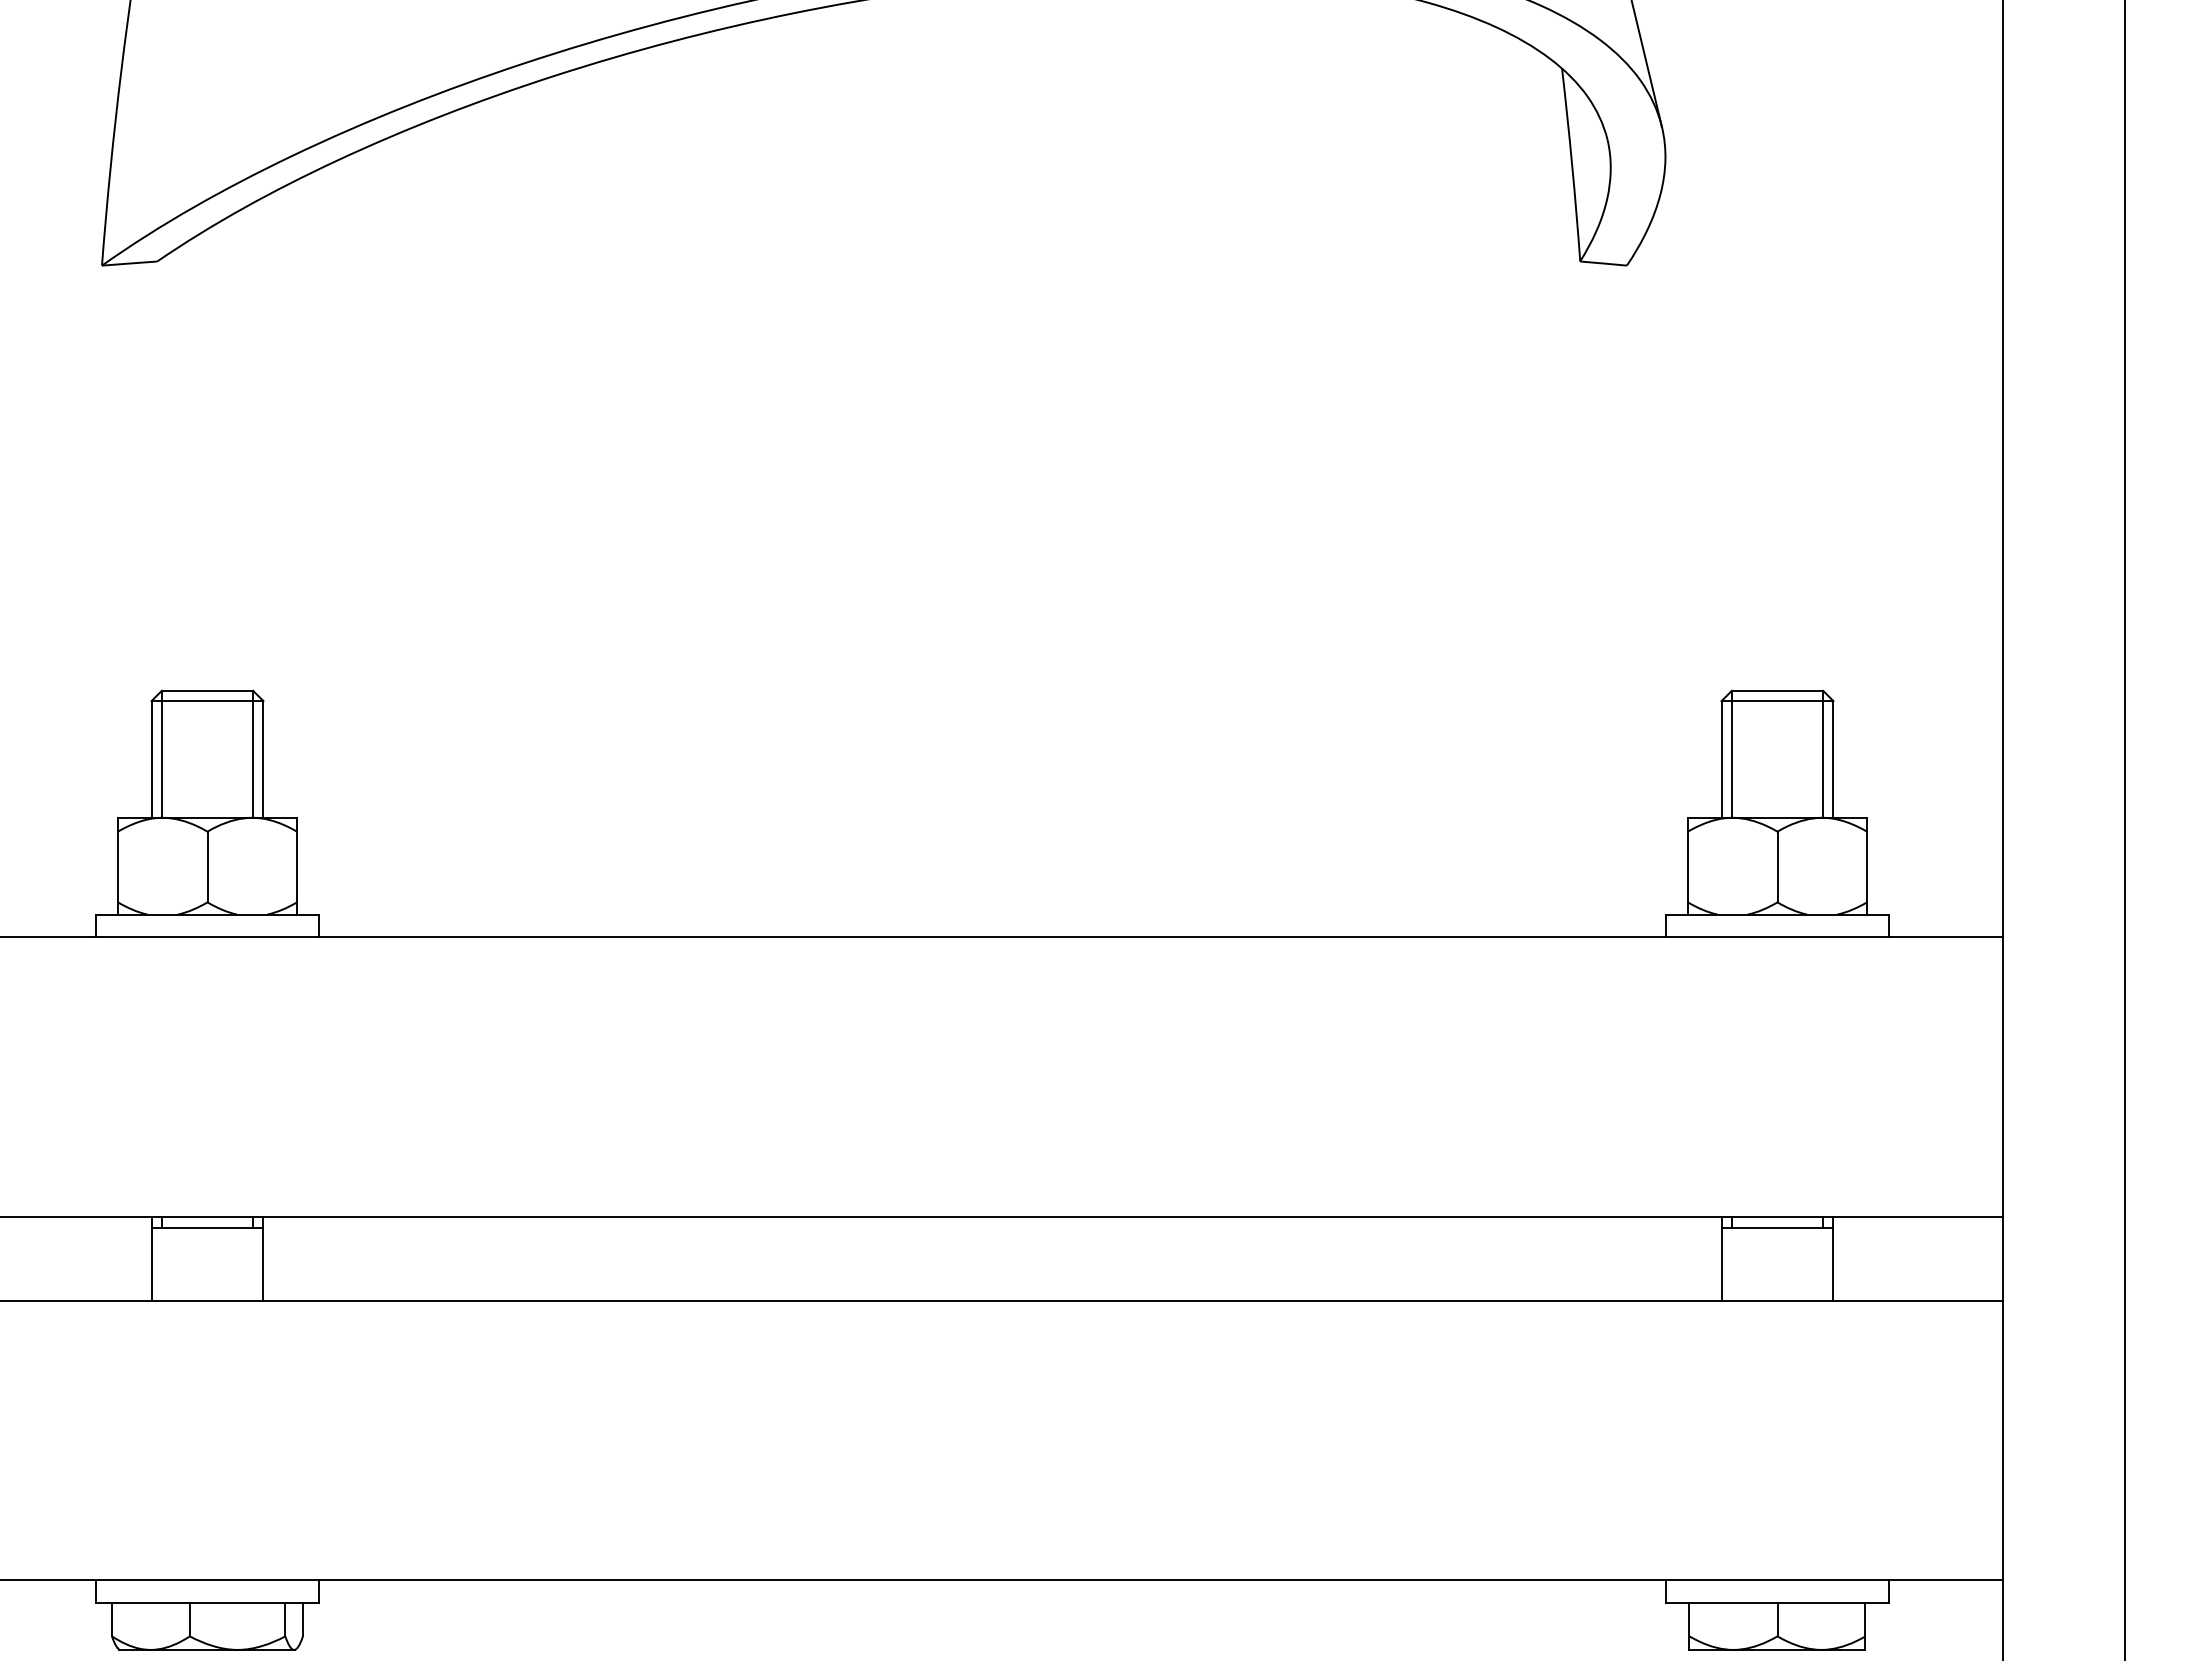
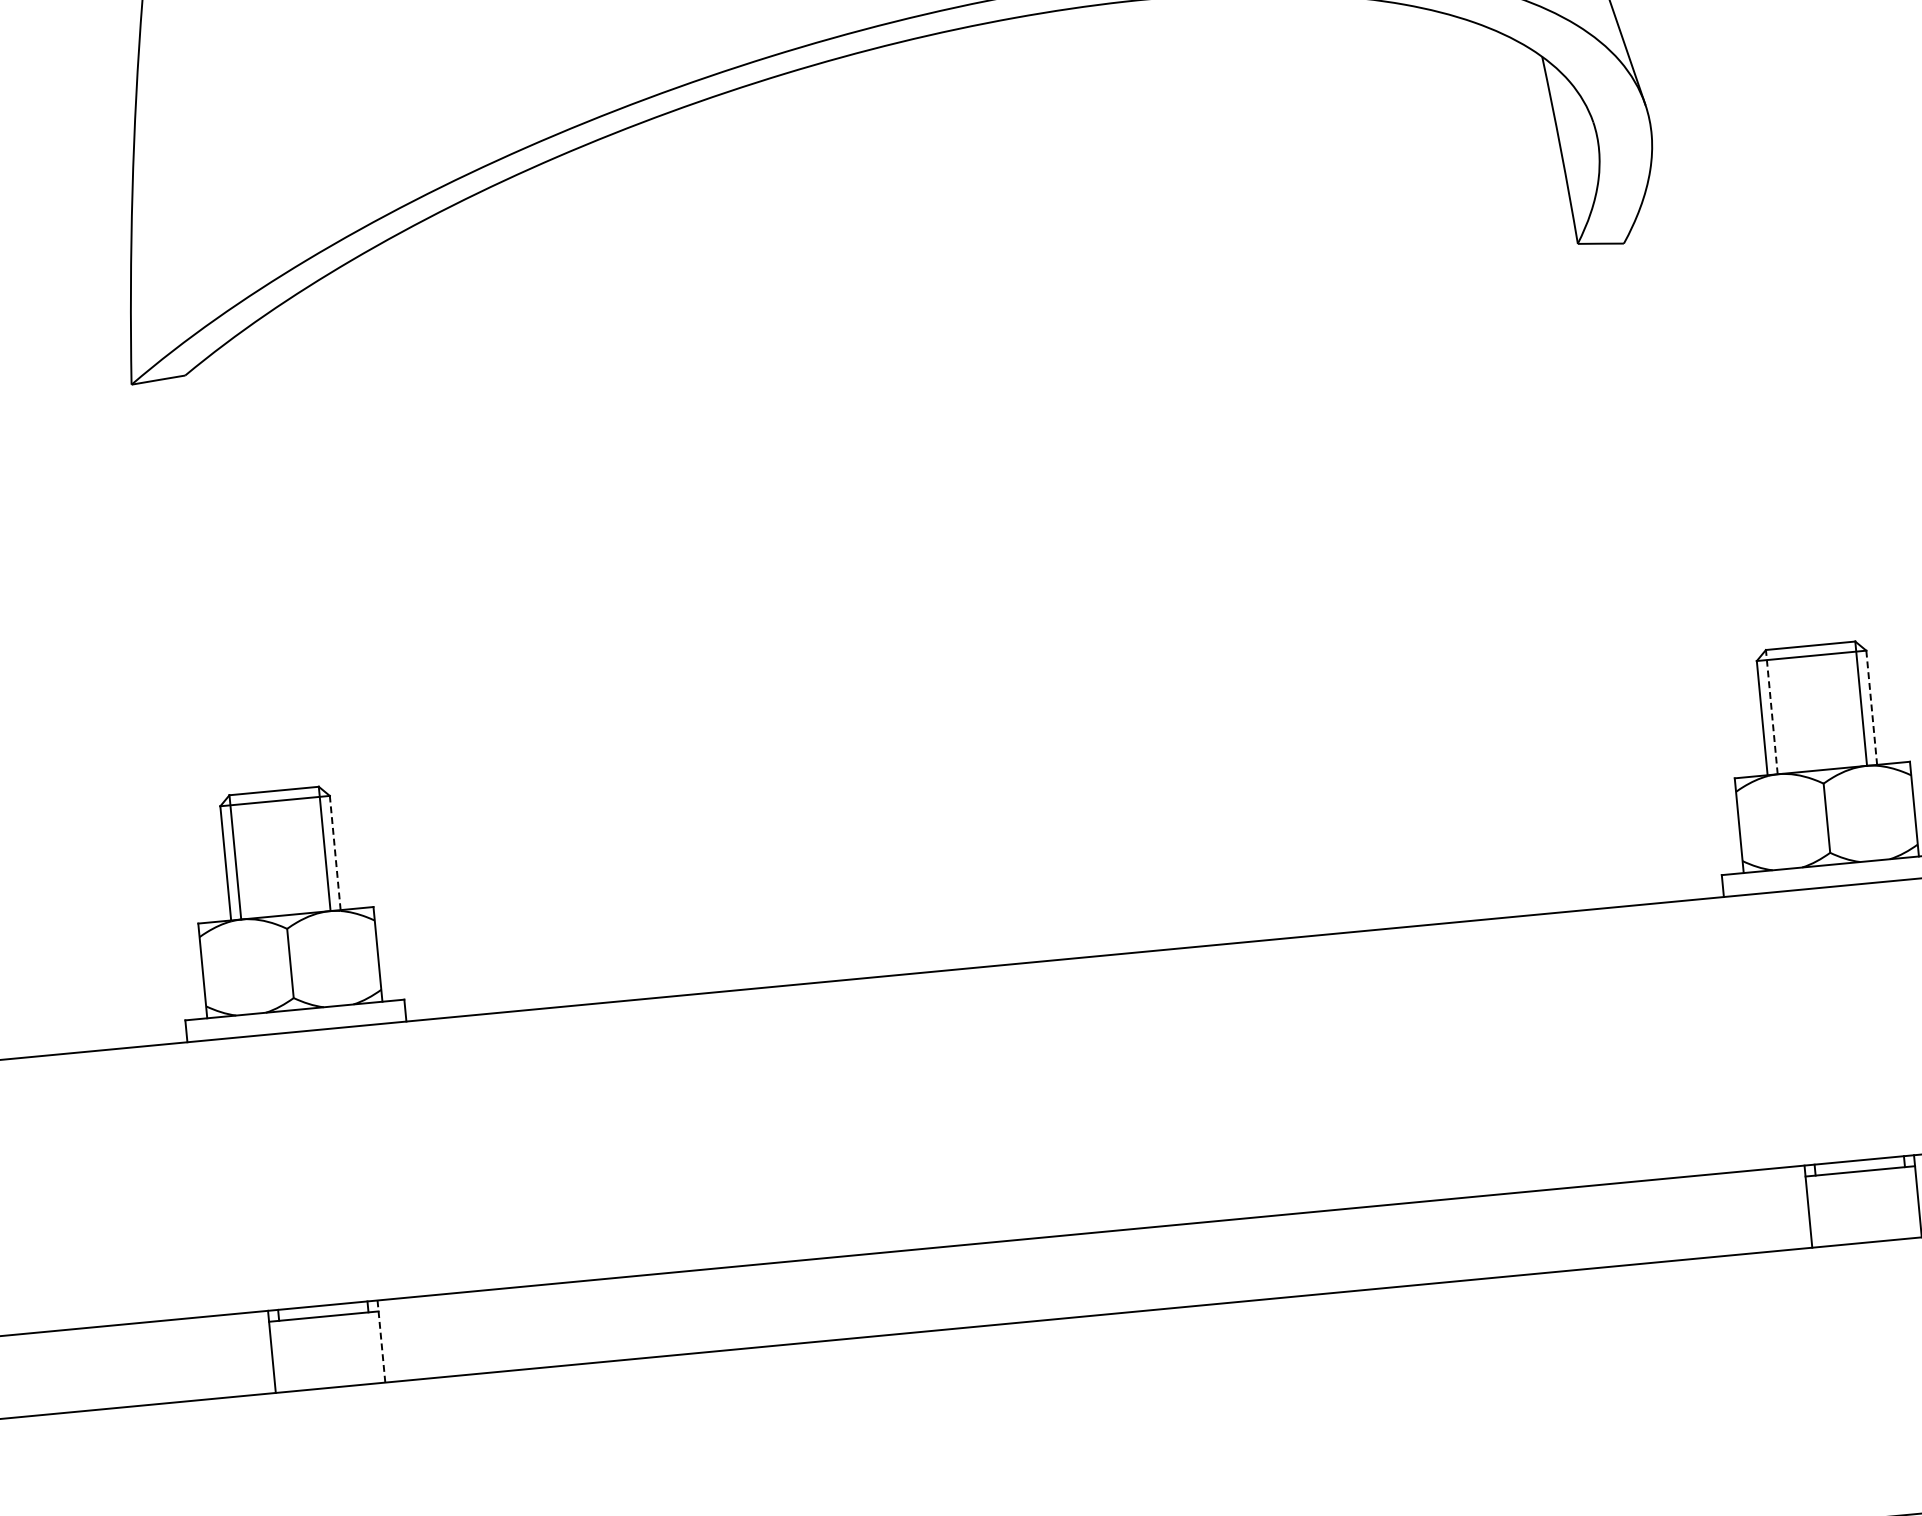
line: (1731, 753) -> (1771, 711), solid -> dashed
line: (263, 758) -> (335, 852), solid -> dashed
line: (1833, 759) -> (1871, 707), solid -> dashed
line: (263, 1258) -> (381, 1341), solid -> dashed

